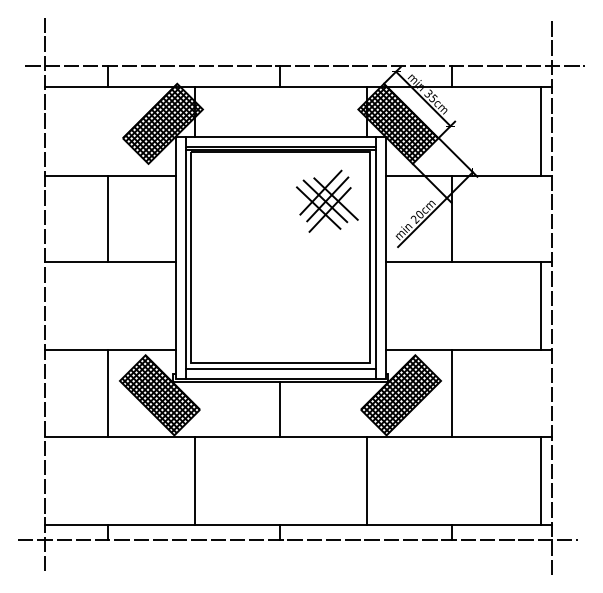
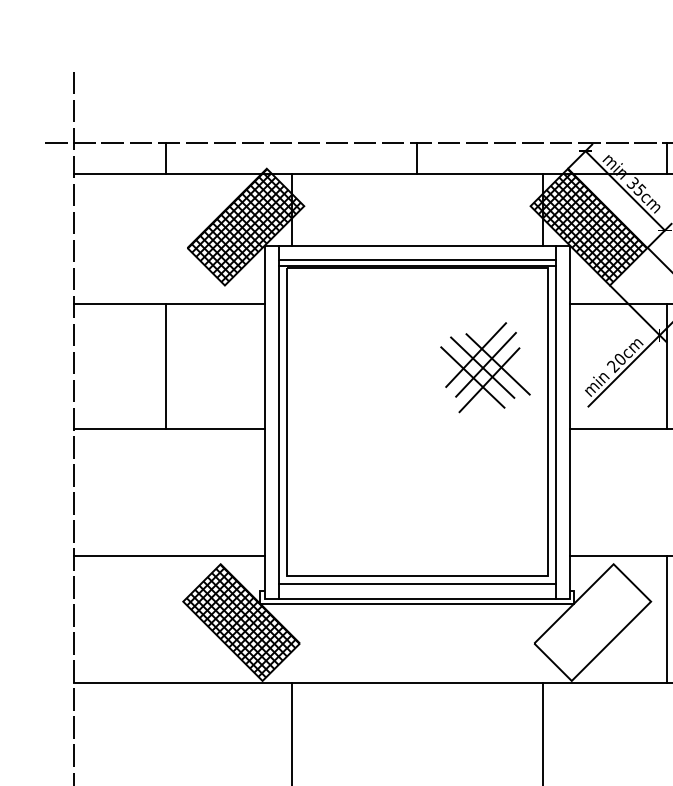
part: (327, 200) -> (485, 366), moved
line: (108, 392) -> (166, 618), removed
hatch: (399, 394) -> (590, 621), removed
line: (280, 409) -> (417, 643), removed

